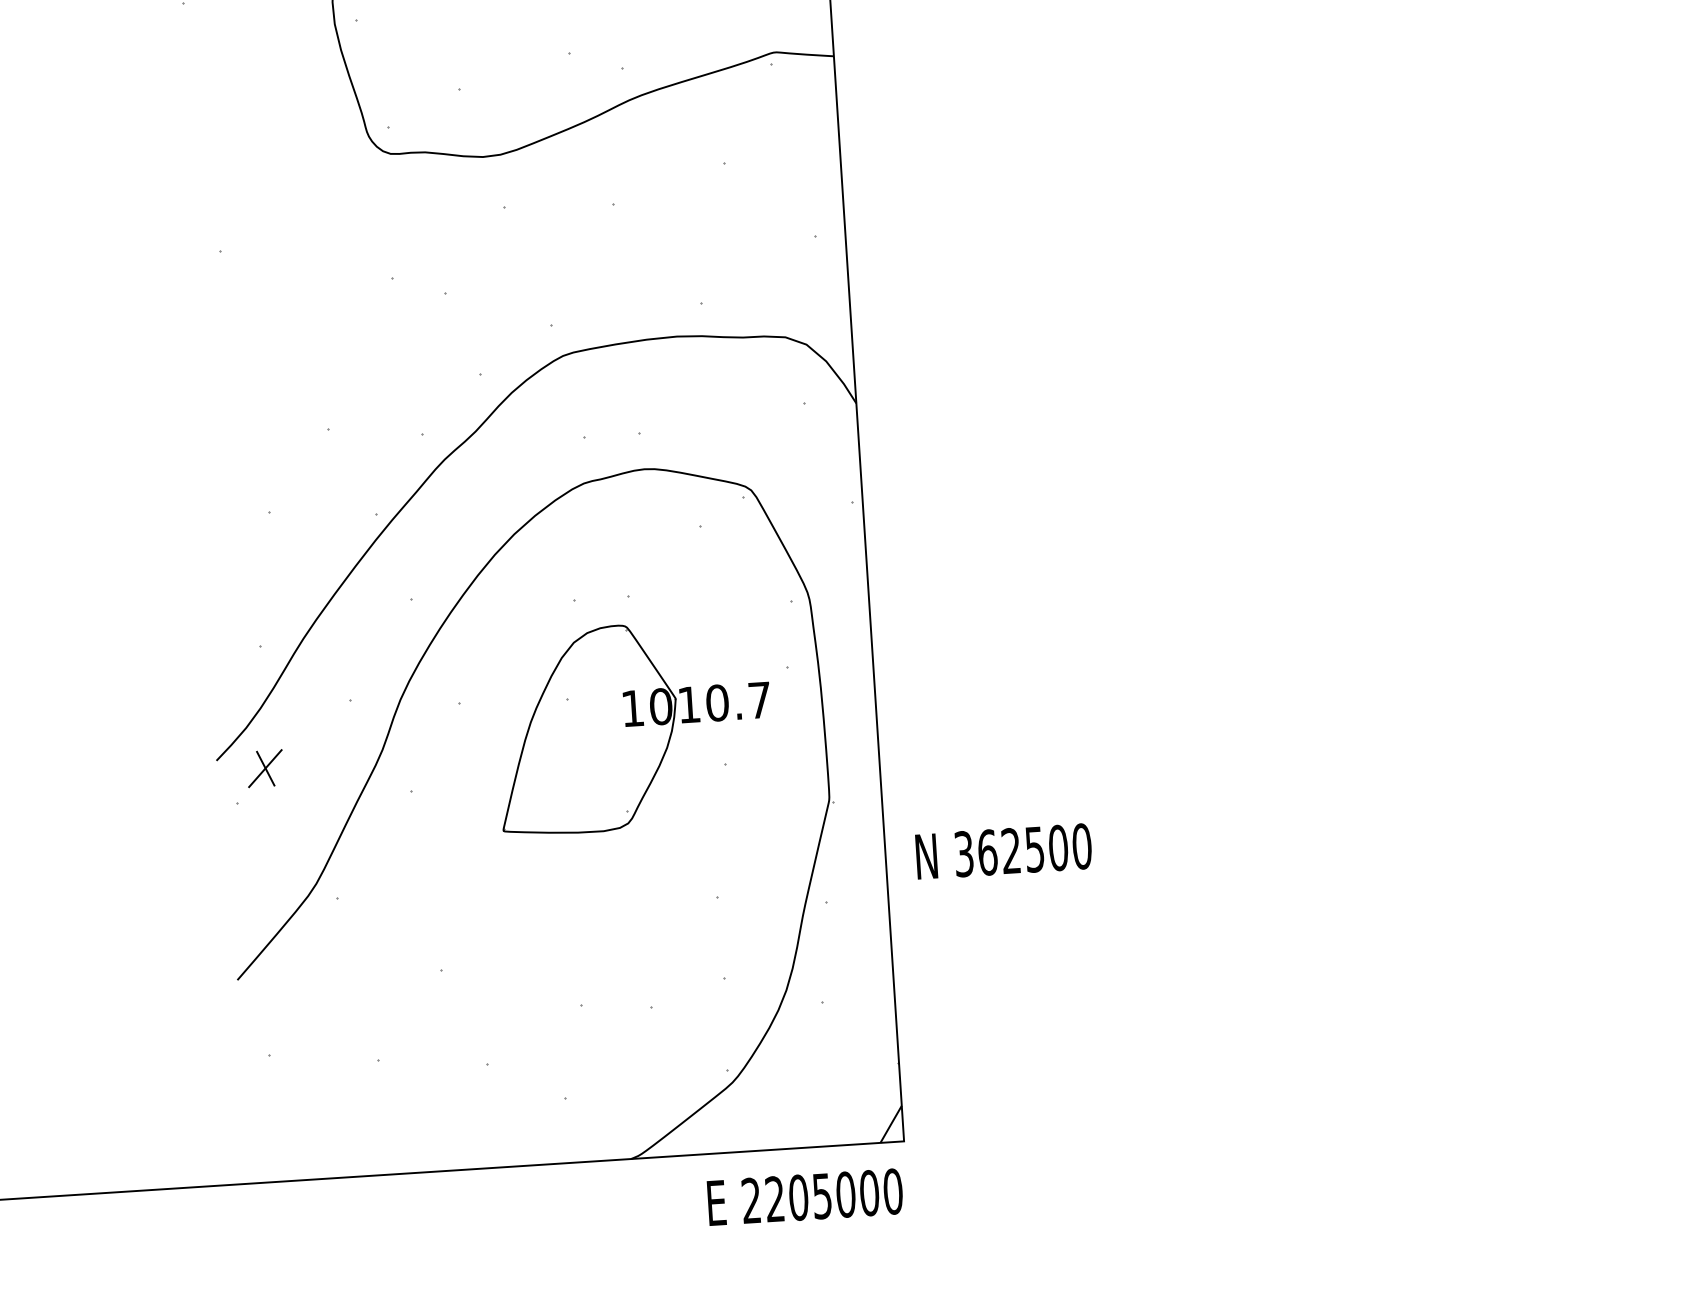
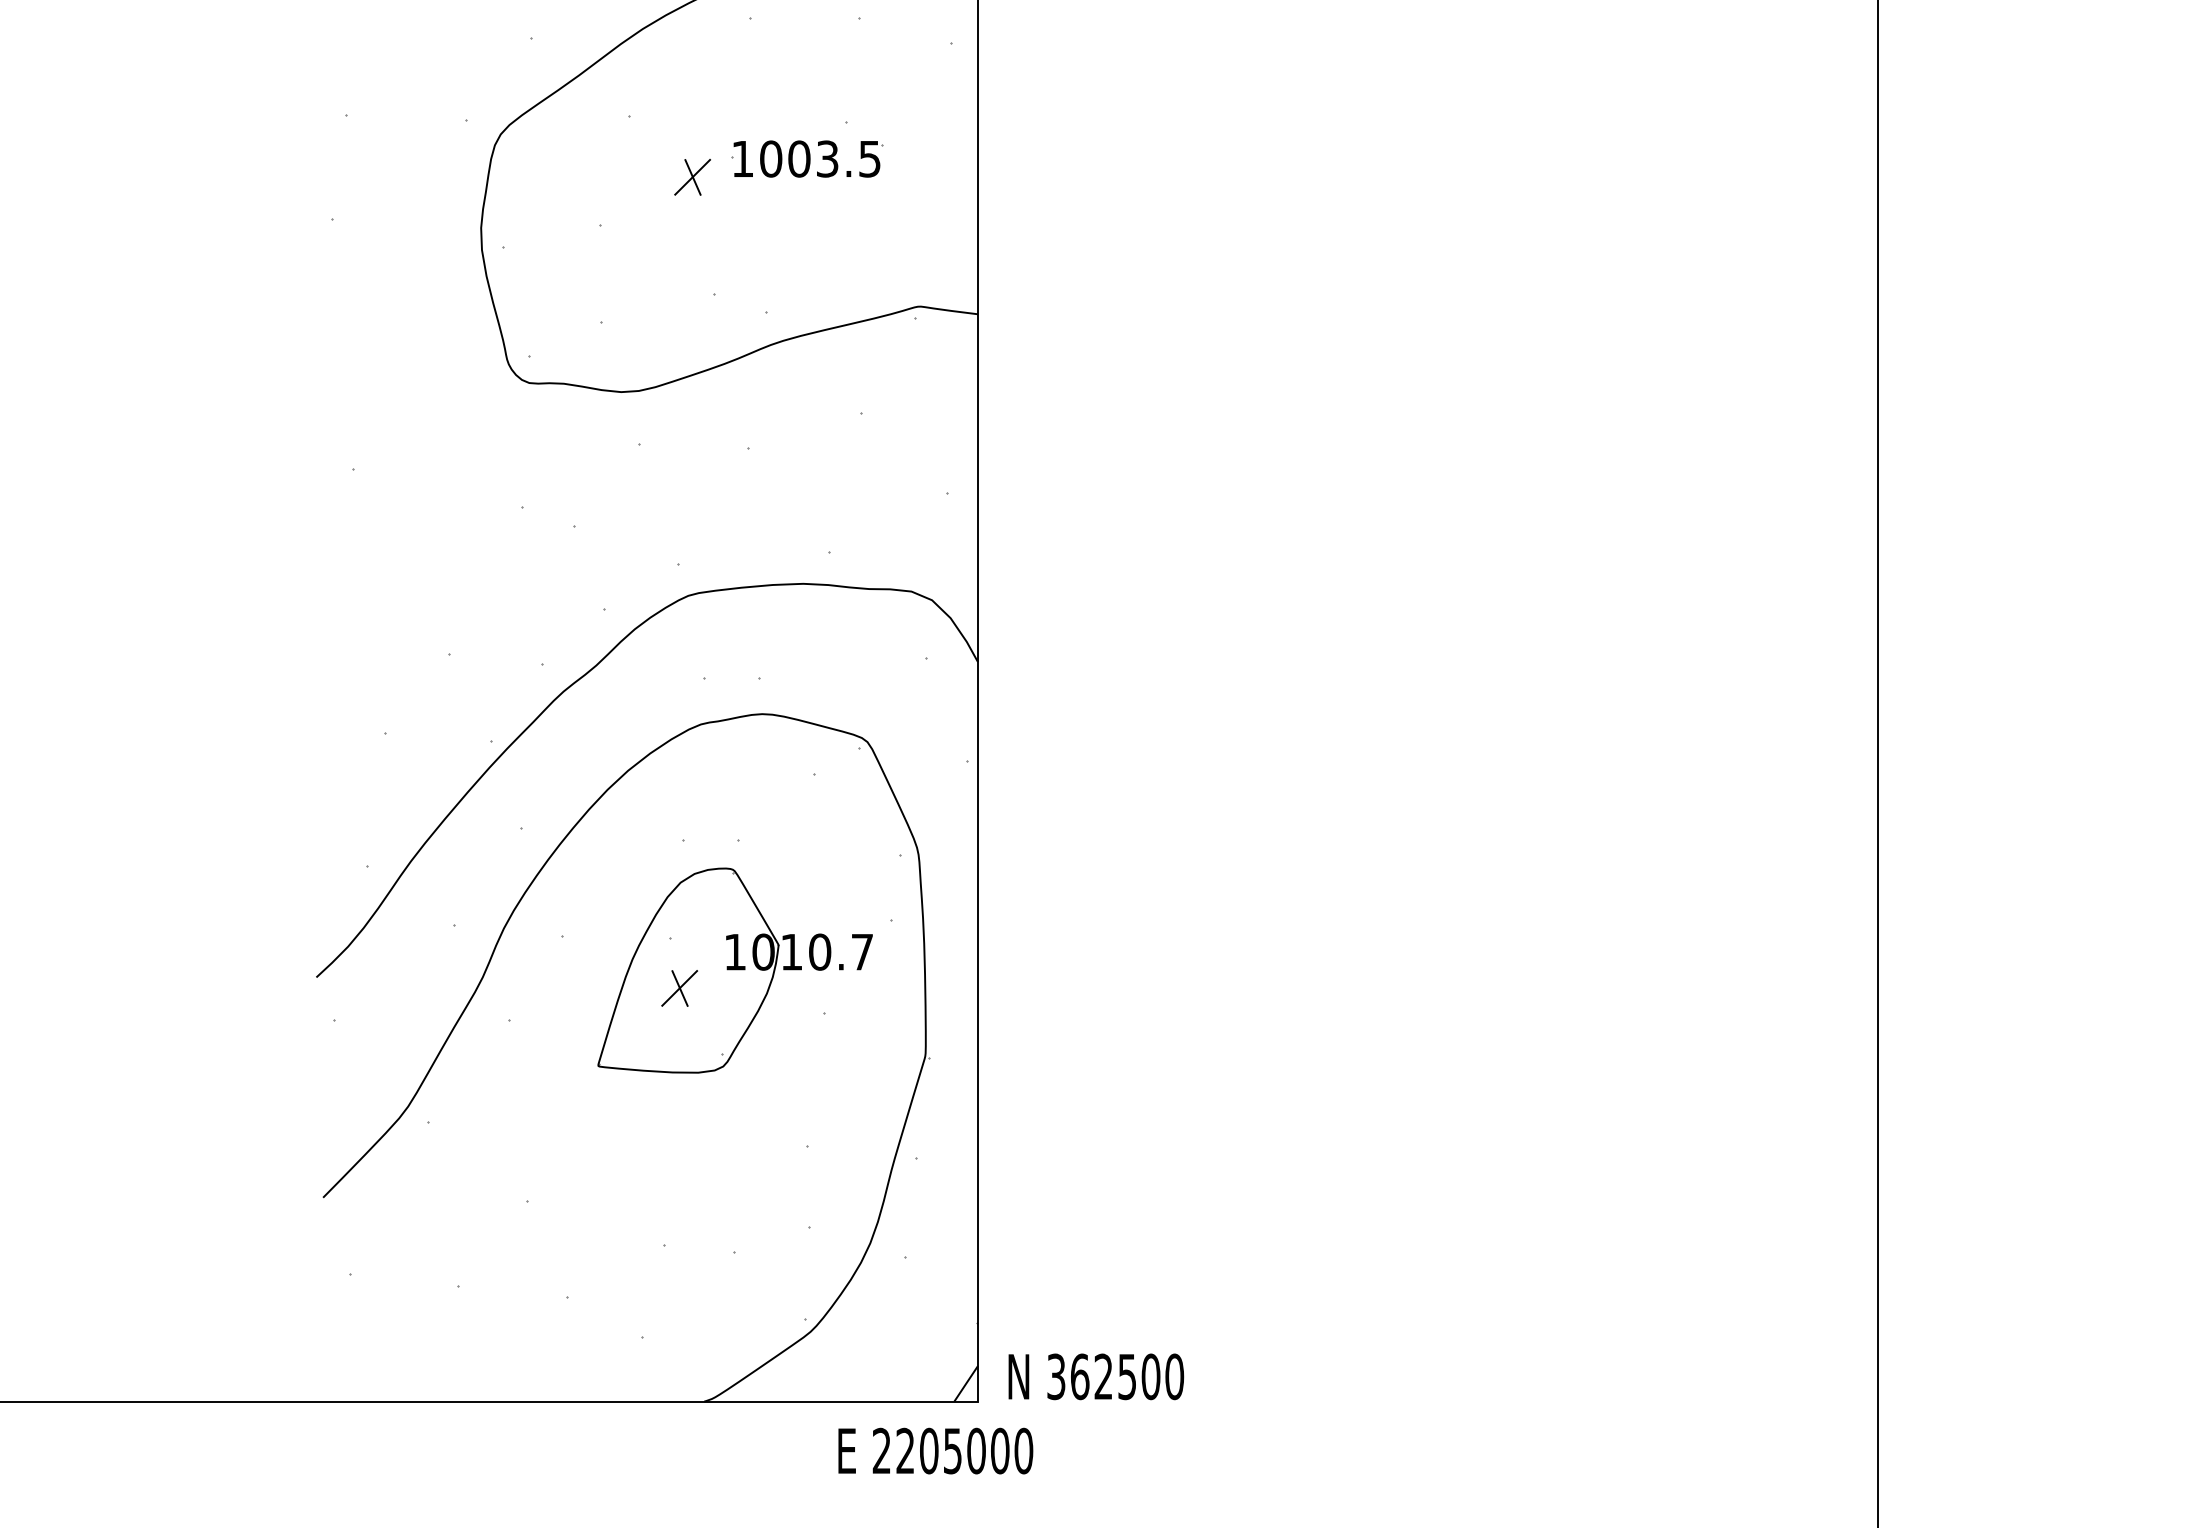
part: (265, 768) -> (679, 988), moved
text: (1004, 851) -> (1096, 1376), moved
text: (804, 1196) -> (935, 1450), moved

